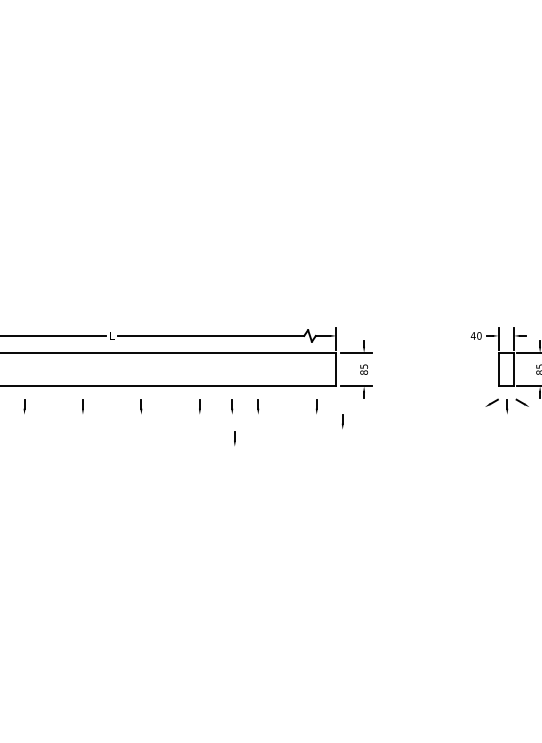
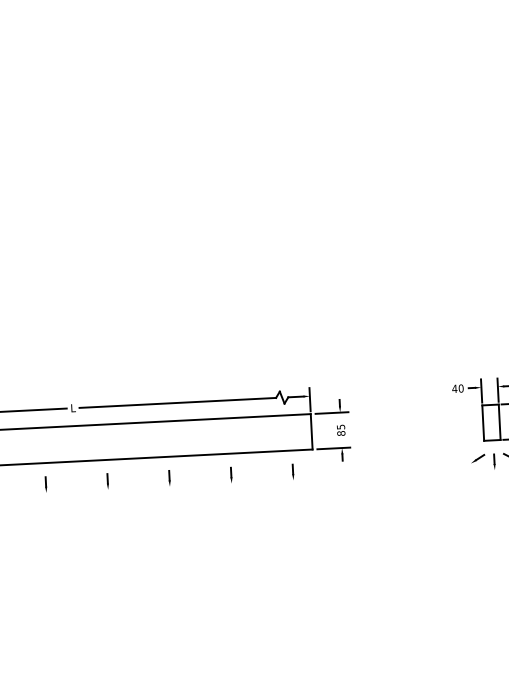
line: (232, 406) -> (204, 476), removed
line: (342, 421) -> (321, 486), removed
line: (234, 438) -> (207, 510), removed

